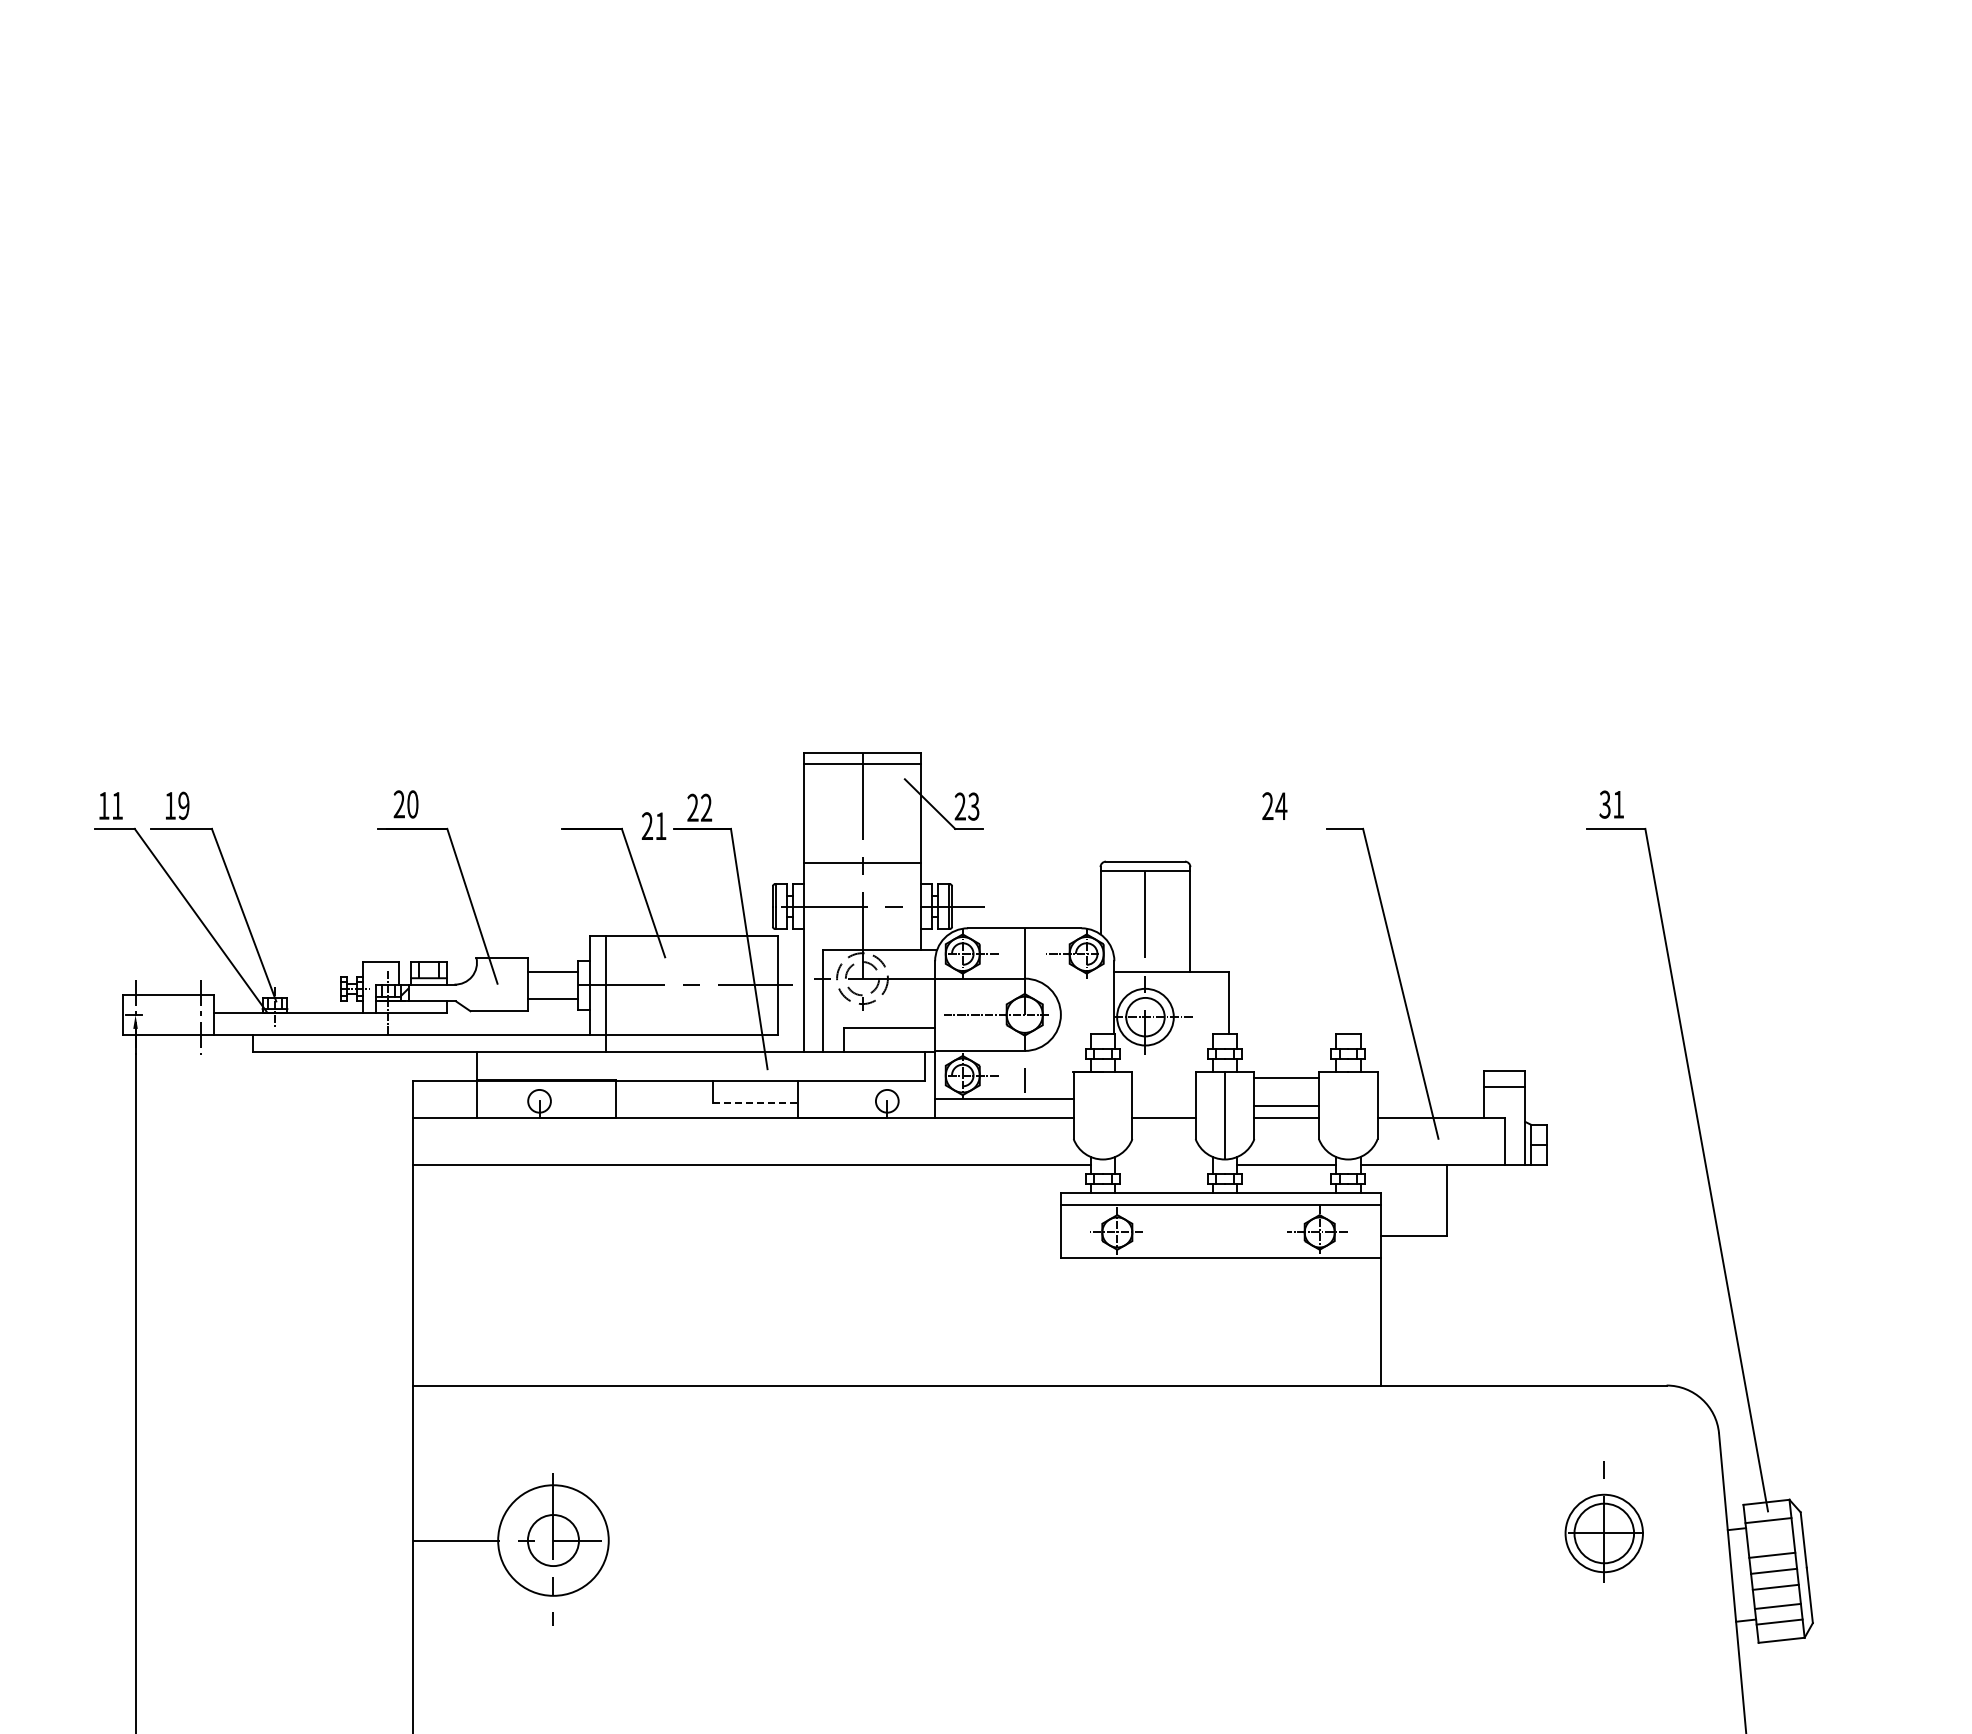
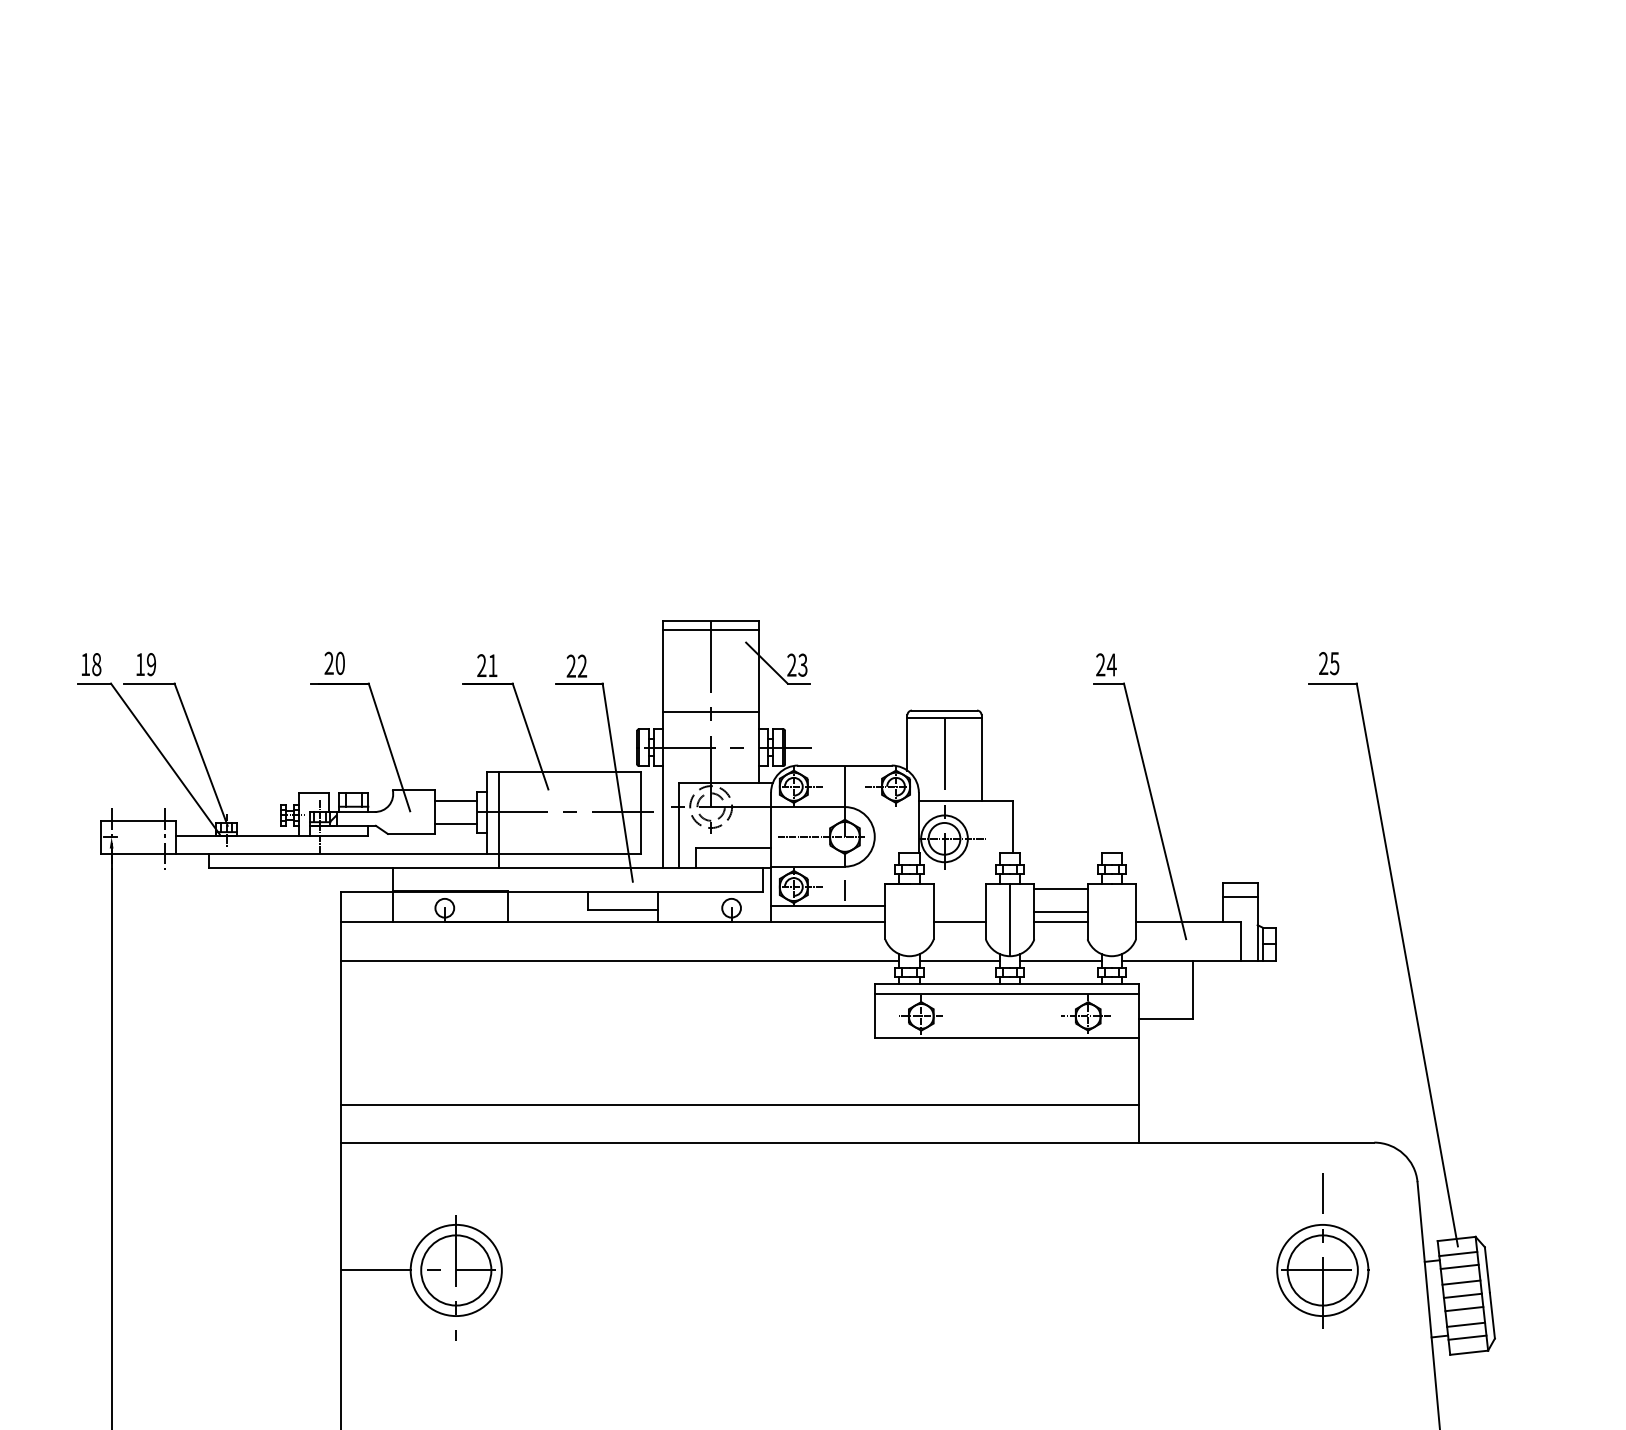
text: (1611, 804) -> (1328, 663), 31 -> 25
text: (117, 805) -> (96, 664), 11 -> 18
text: (1274, 805) -> (1106, 664), moved
text: (653, 825) -> (486, 665), moved
line: (756, 1103) -> (623, 910), dashed -> solid
line: (1163, 1165) -> (959, 961), added
line: (896, 1340) -> (739, 1105), added
part: (1604, 1516) -> (1323, 1250), size x1.43
line: (1770, 1535) -> (1459, 1266), added
circle: (553, 1540) -> (456, 1270), size x1.67

